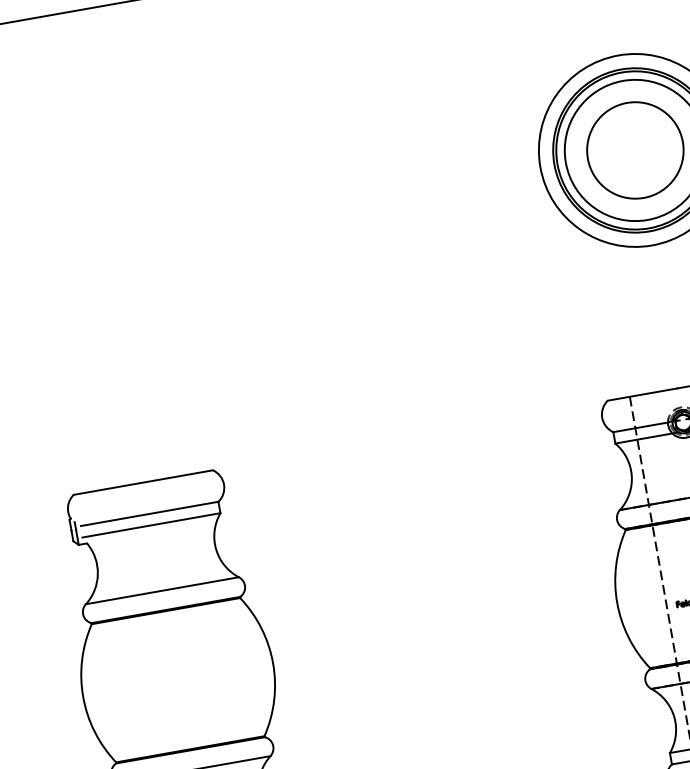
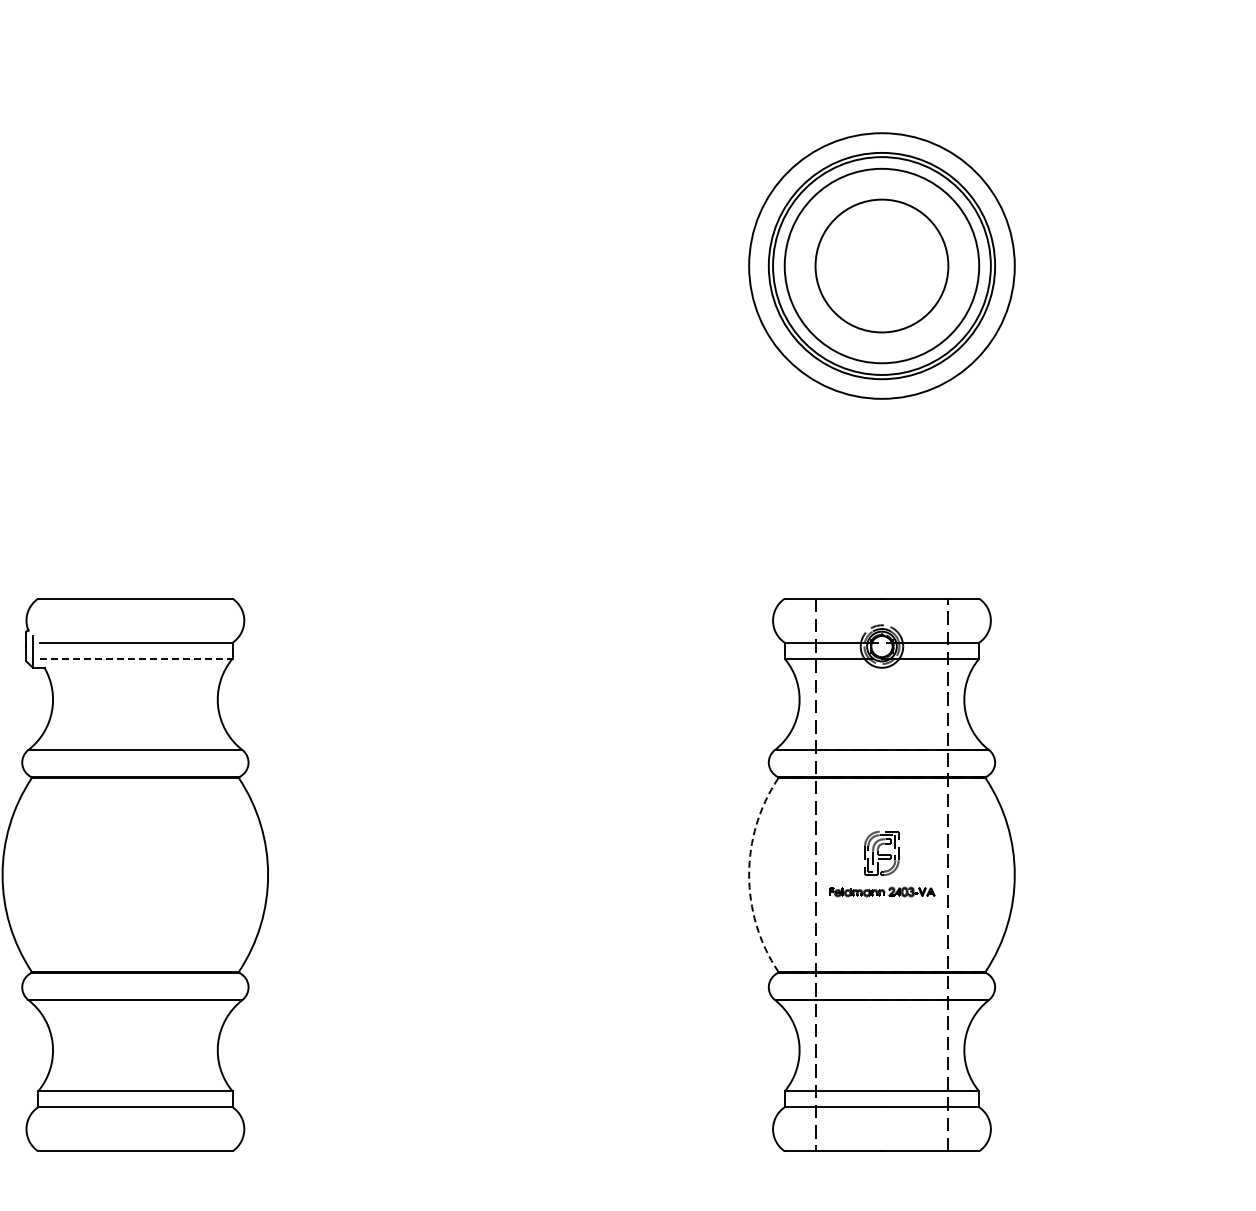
line: (151, 525) -> (136, 658), solid -> dashed
arc: (617, 603) -> (749, 875), solid -> dashed

